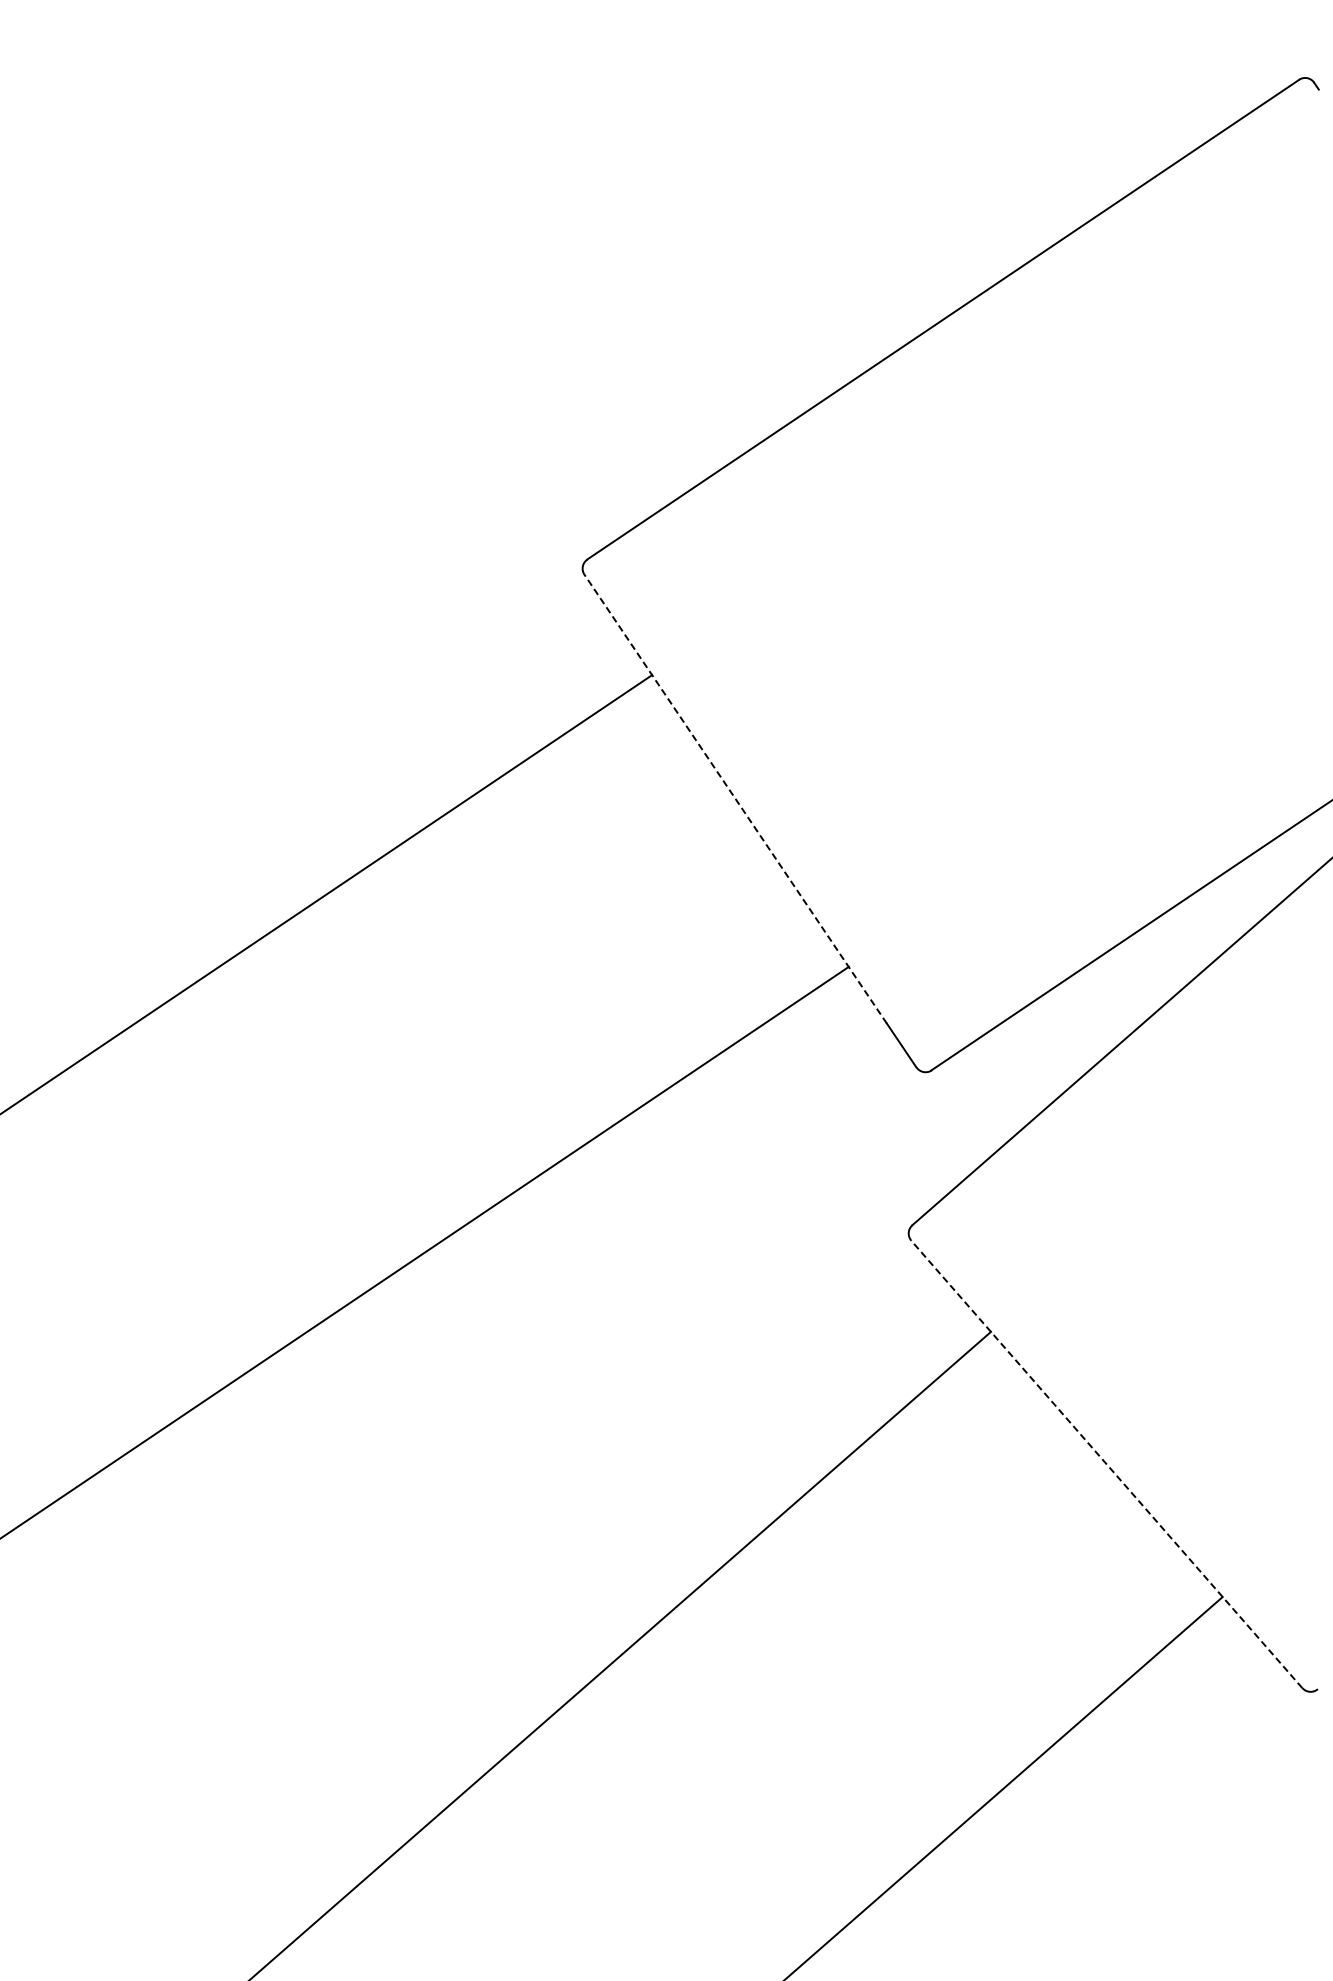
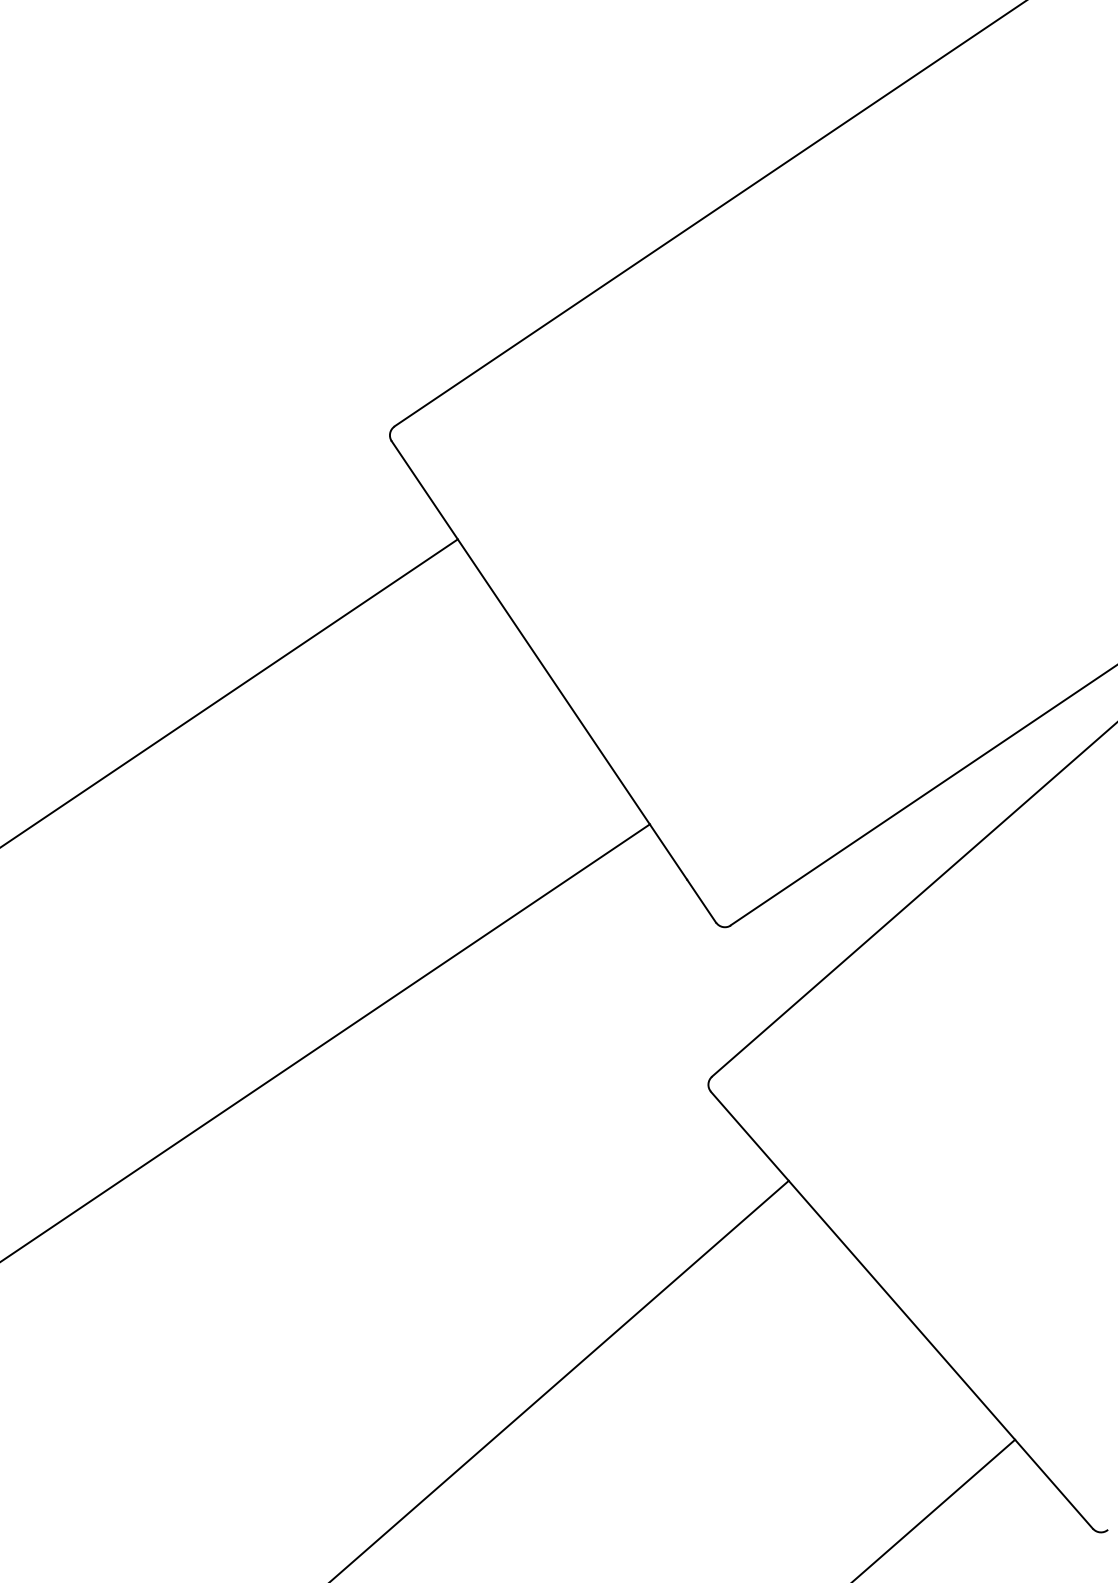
line: (735, 799) -> (539, 660), dashed -> solid
line: (1106, 1464) -> (901, 1310), dashed -> solid

